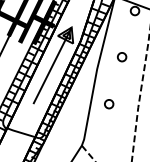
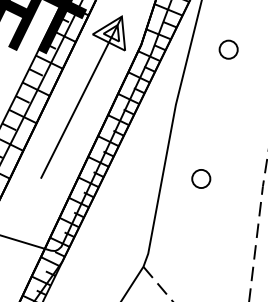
part: (122, 57) -> (229, 50), moved

